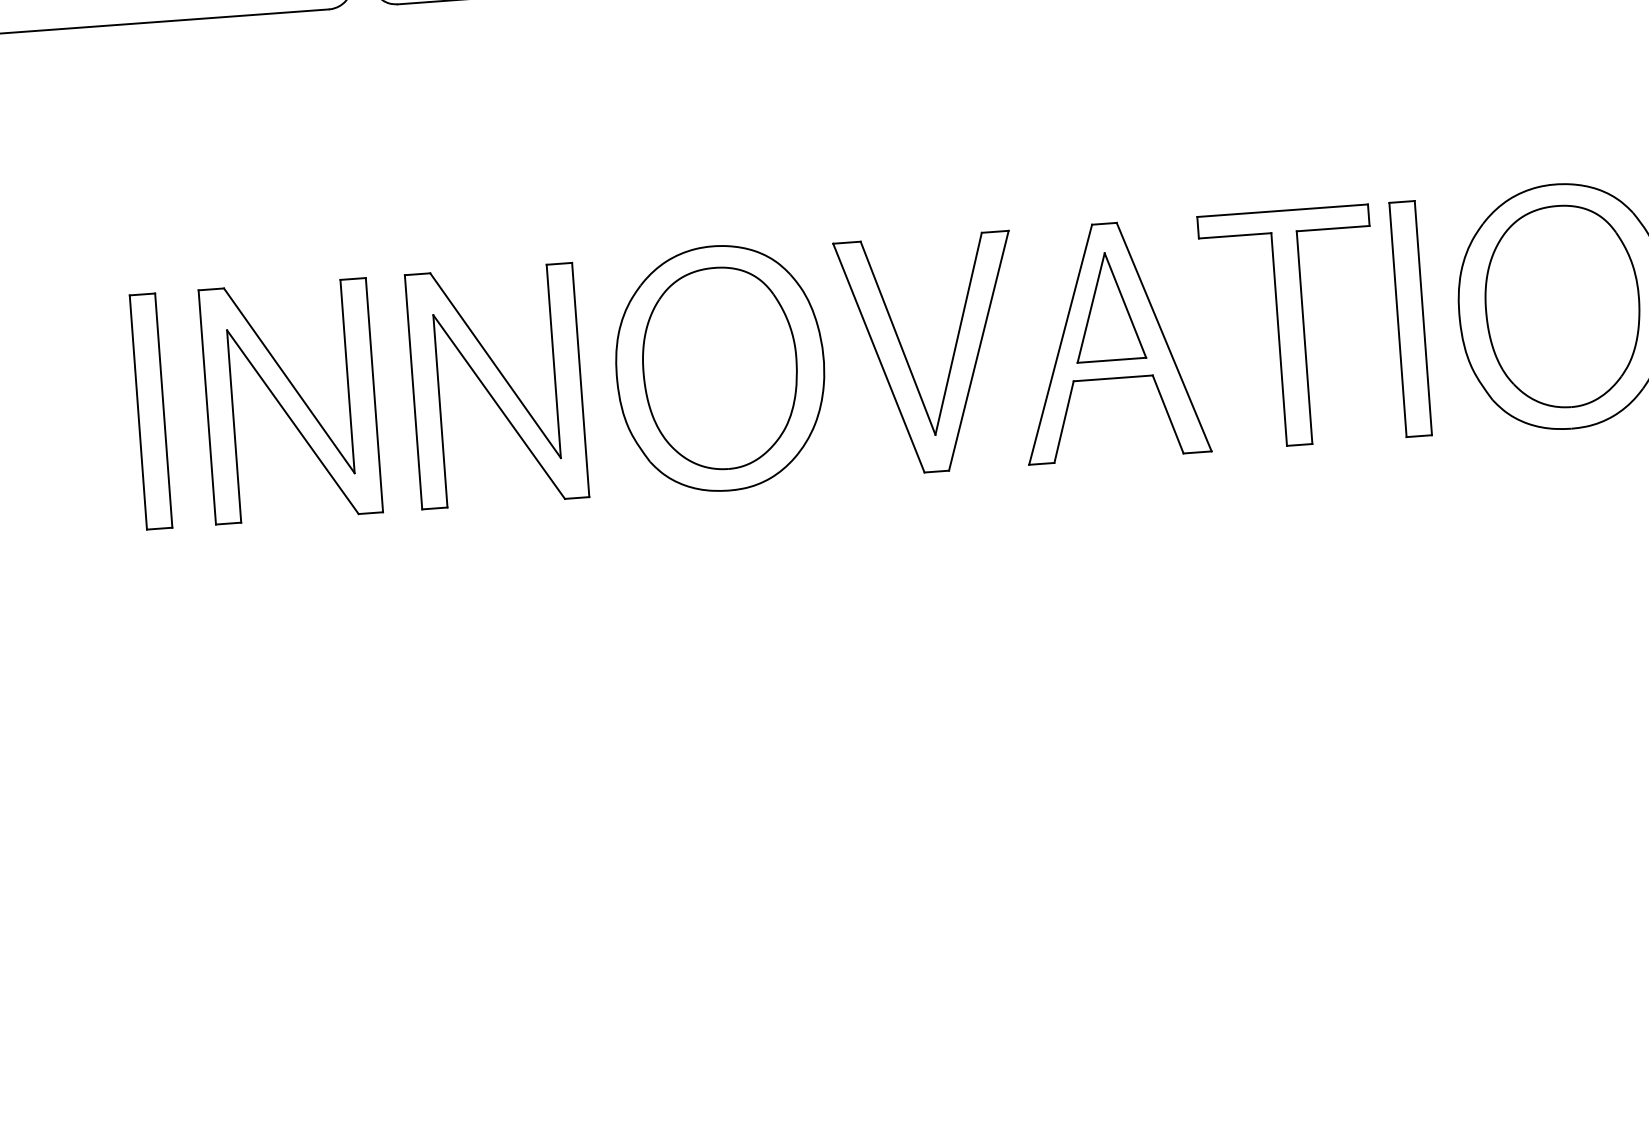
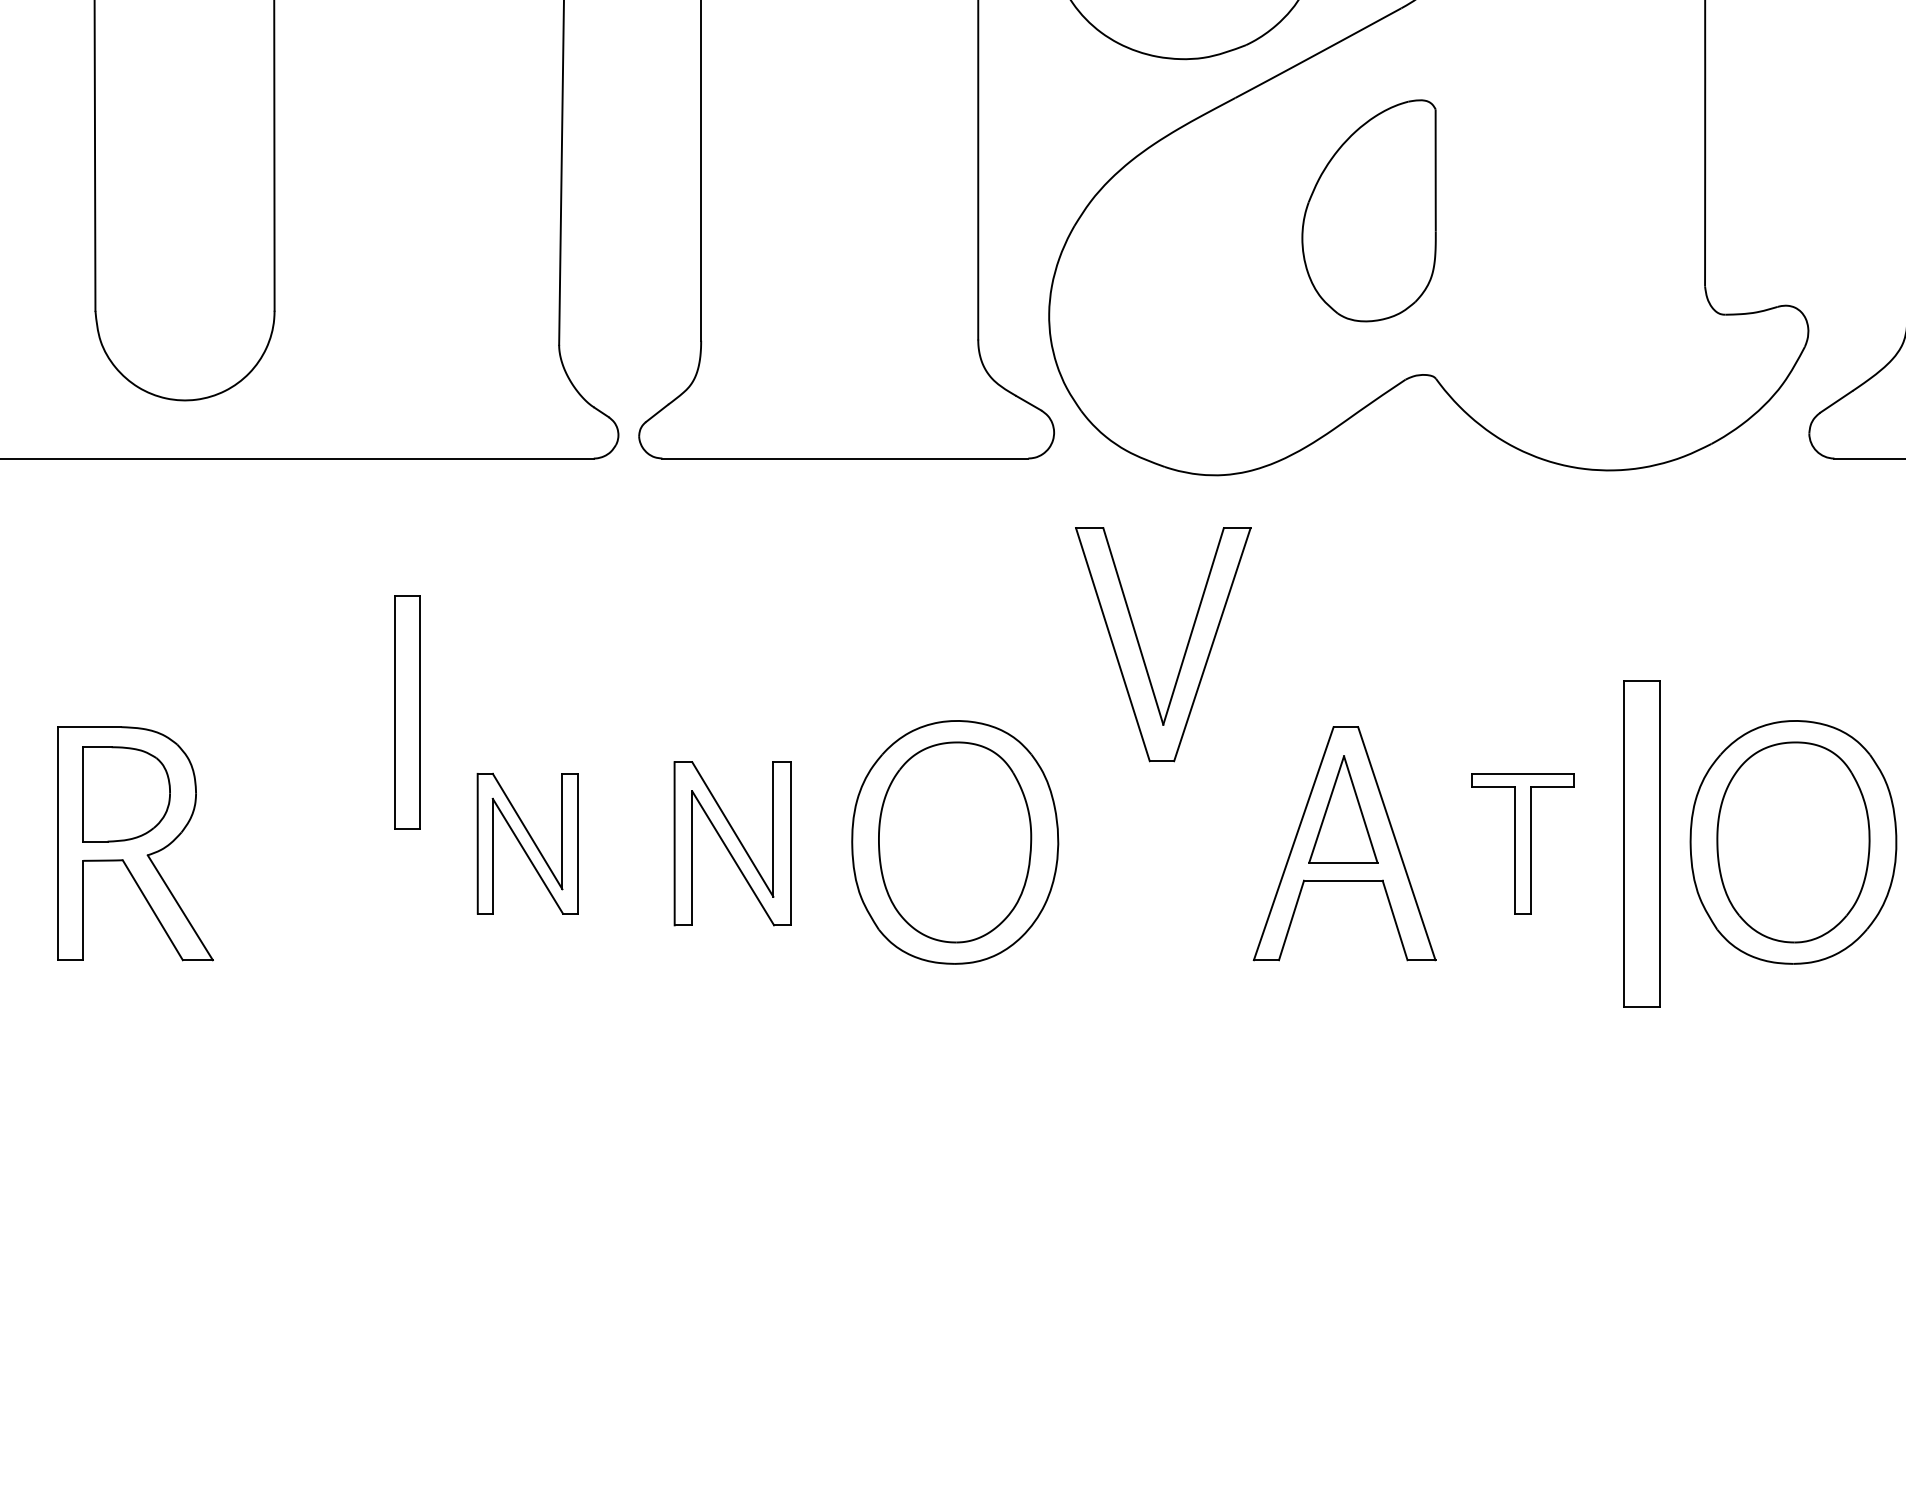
part: (1410, 318) -> (1641, 843), size x1.4
part: (1290, 327) -> (1522, 843), size x0.6
part: (951, 359) -> (1184, 651), moved
part: (496, 386) -> (732, 843), size x0.7
part: (290, 401) -> (527, 843), size x0.6
part: (150, 411) -> (407, 712), moved

